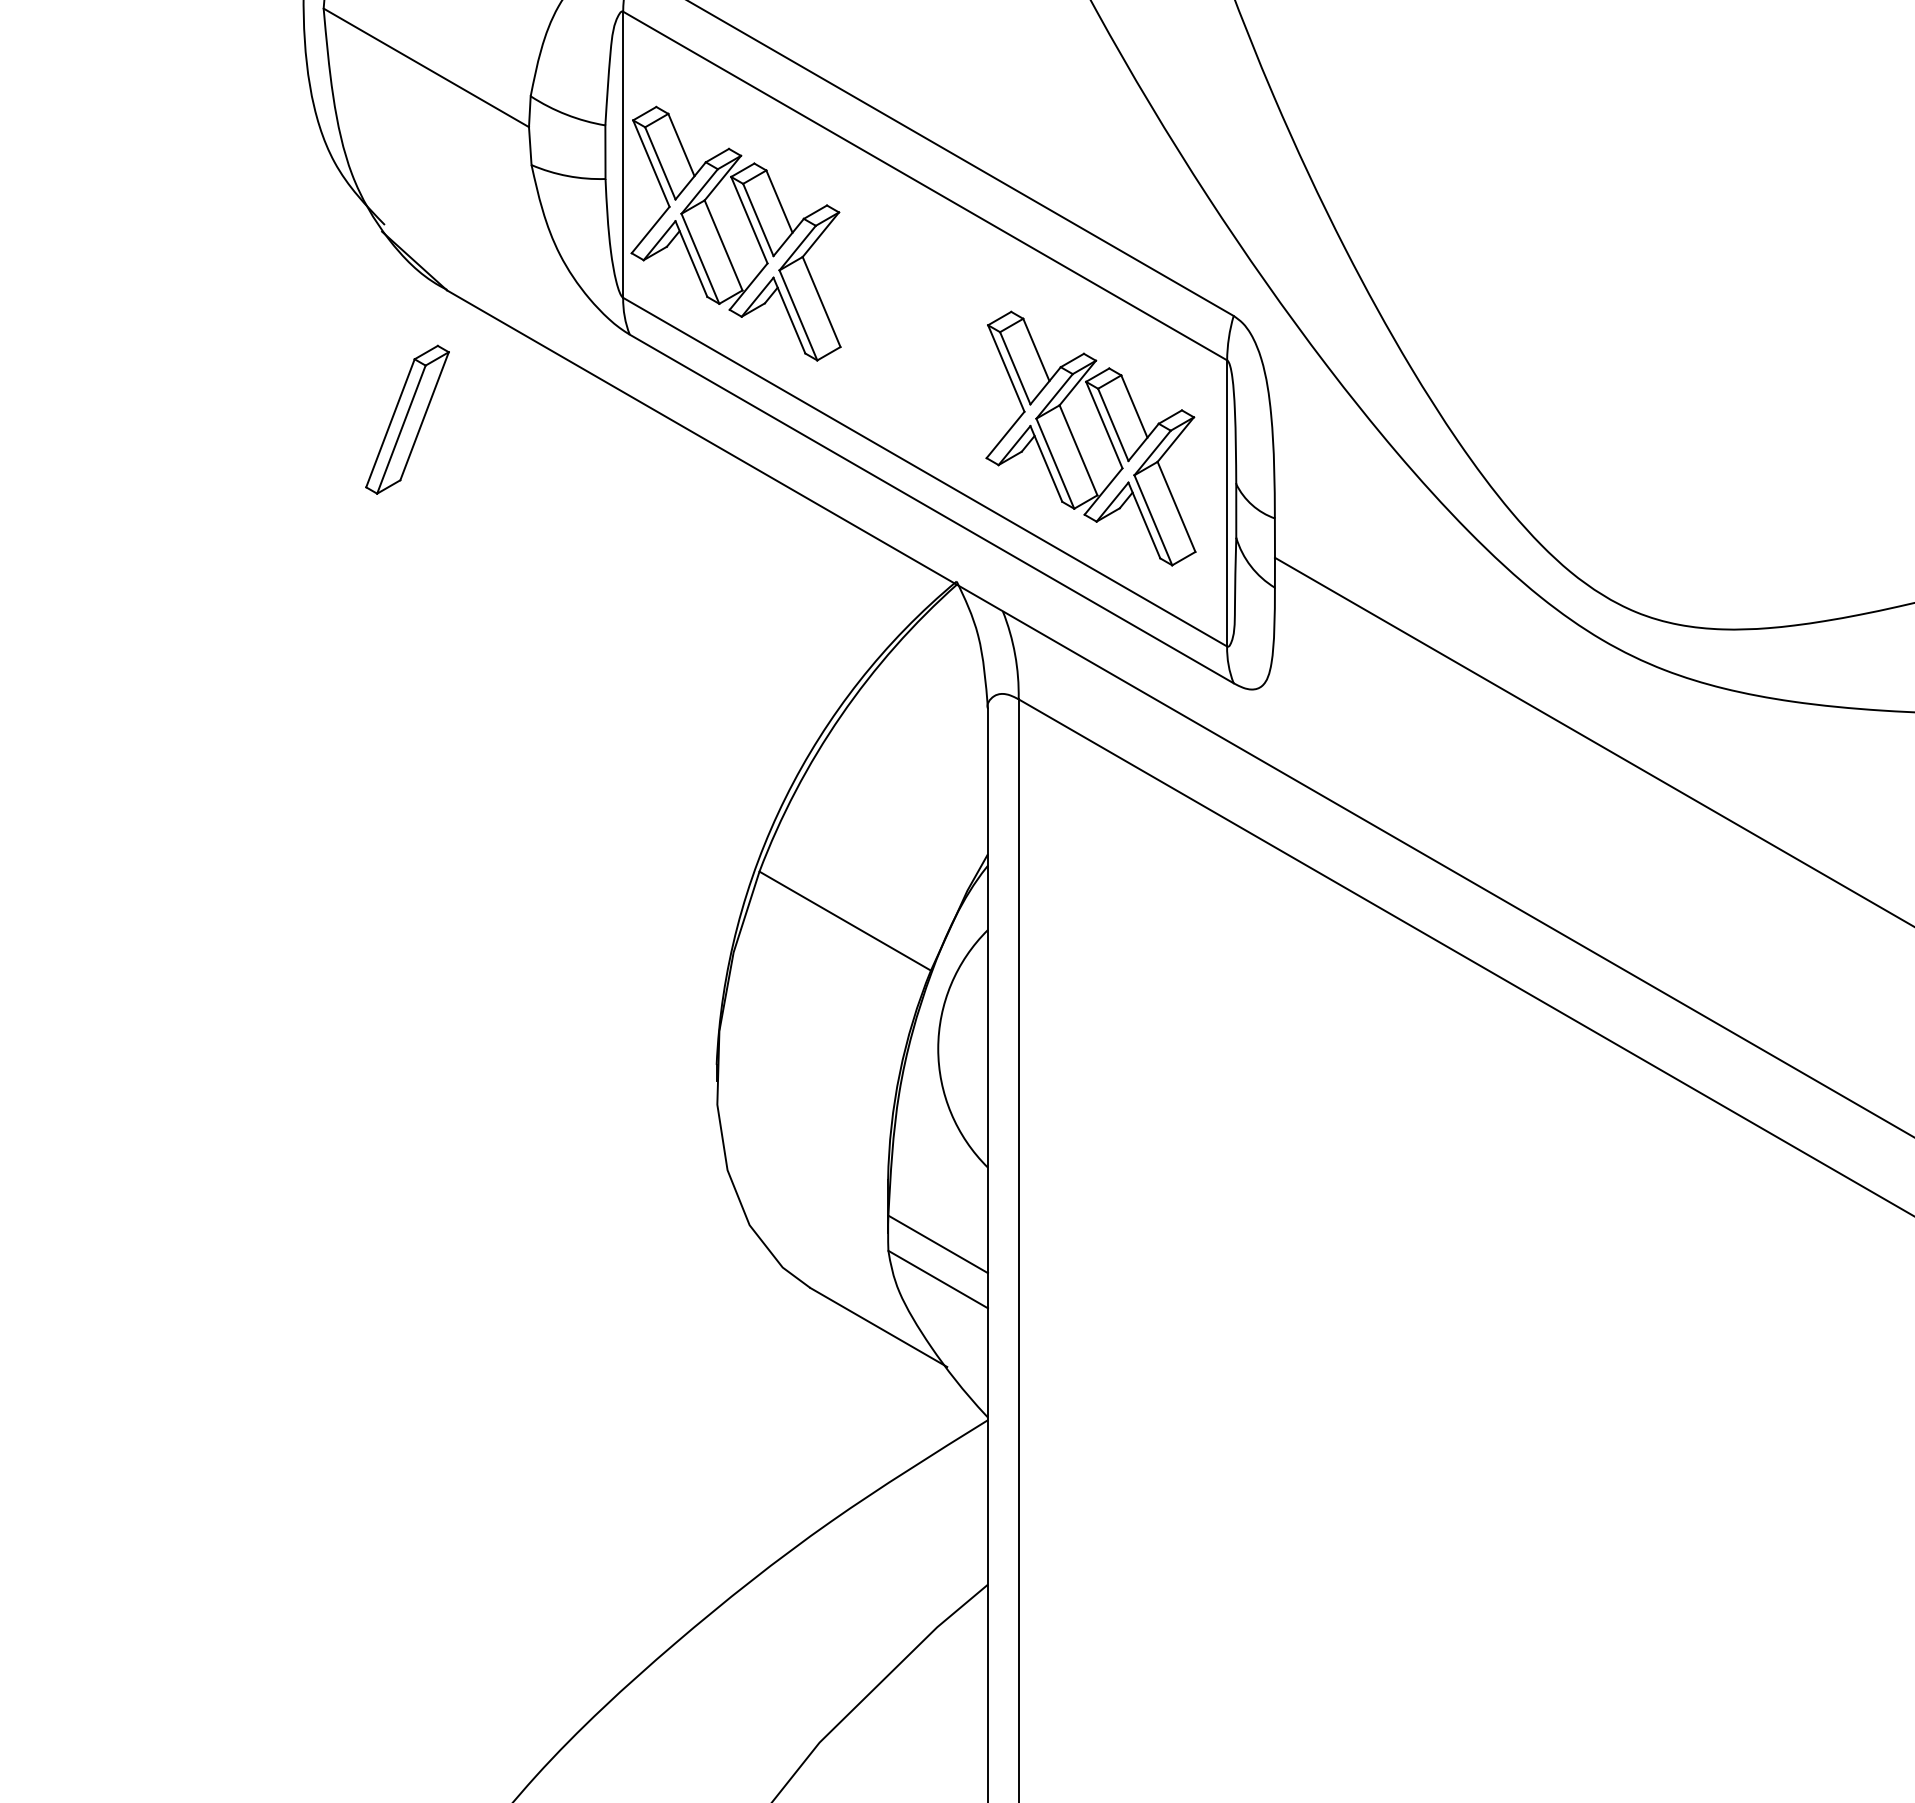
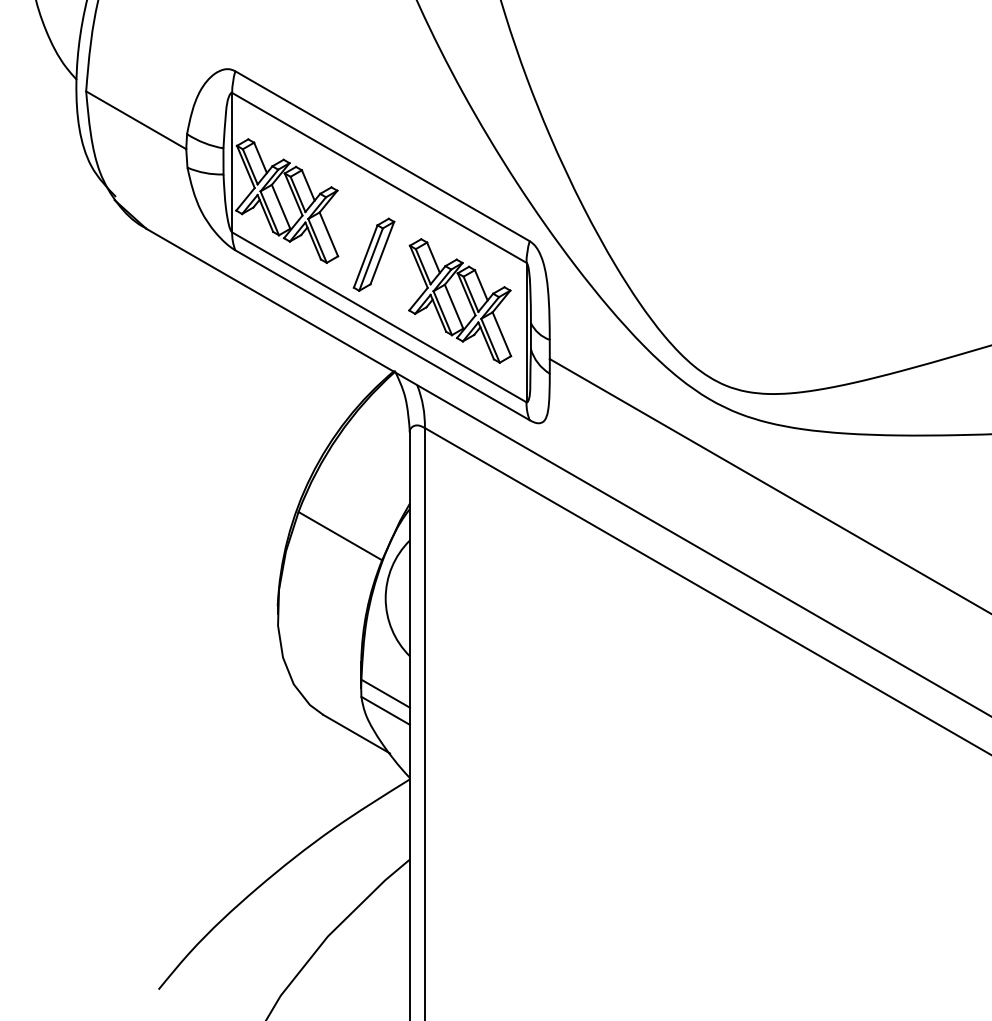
part: (406, 419) -> (373, 254), moved

